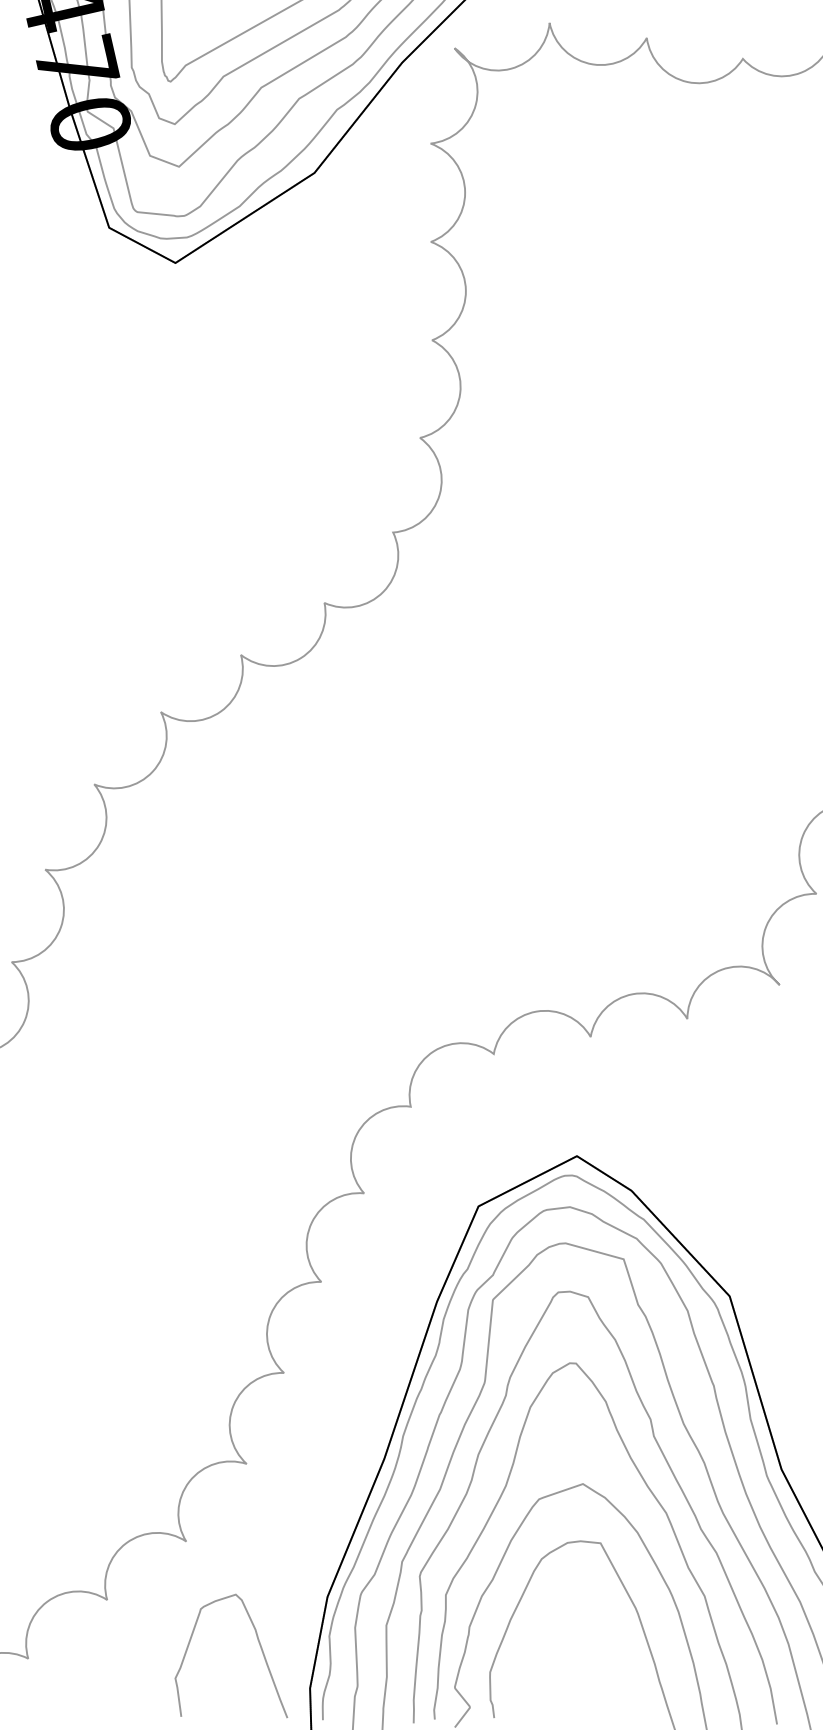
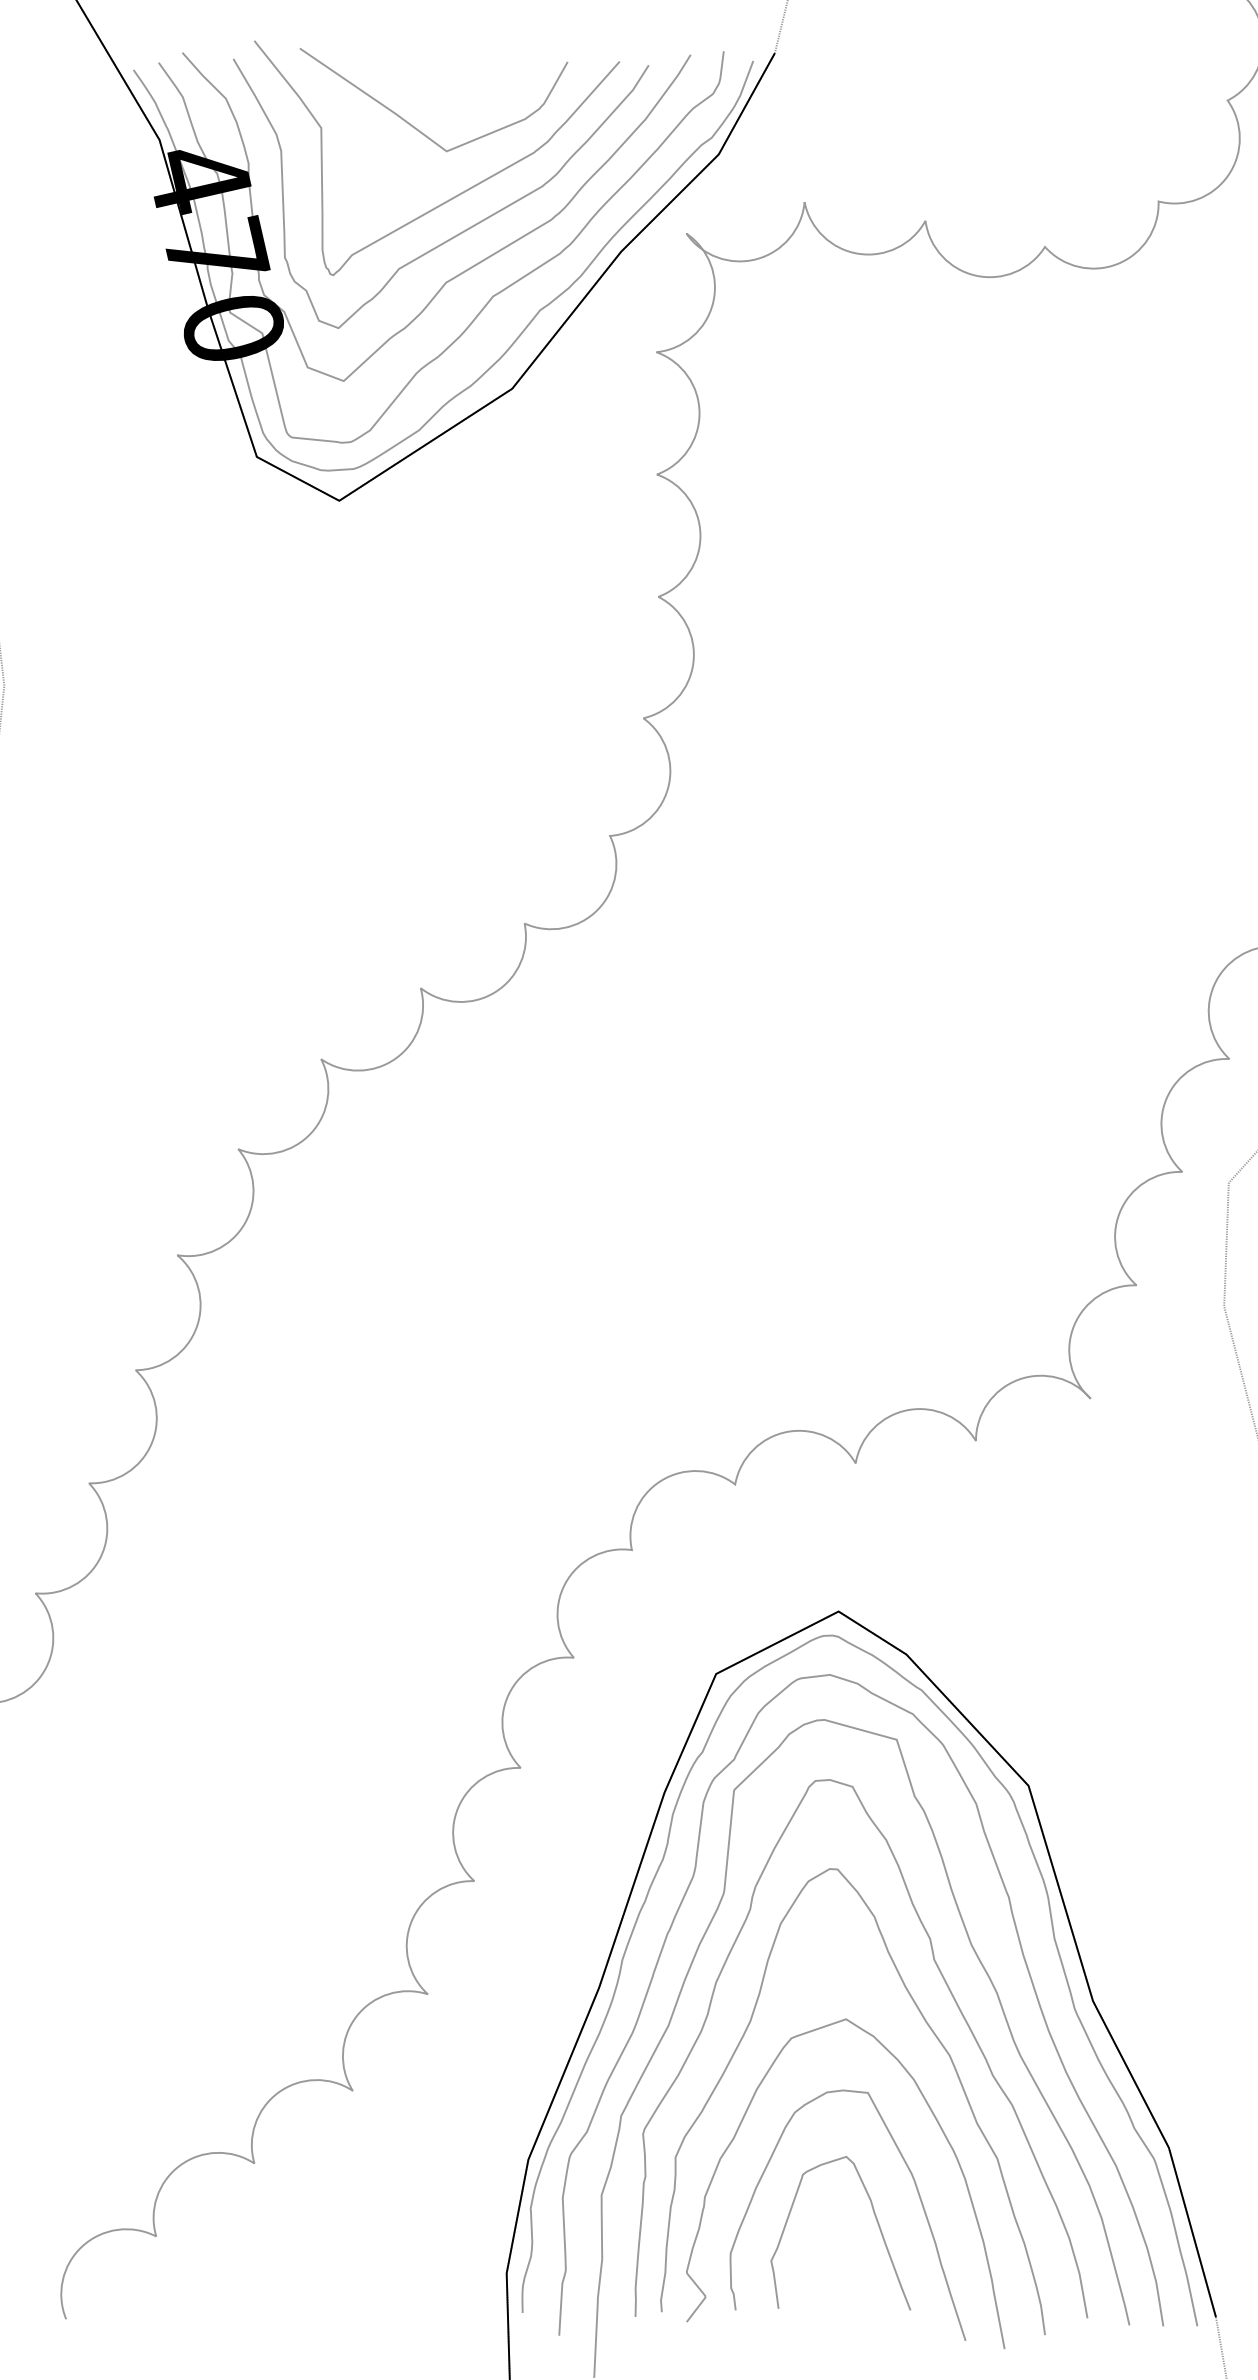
curve: (260, 1646) -> (876, 2221), moved

